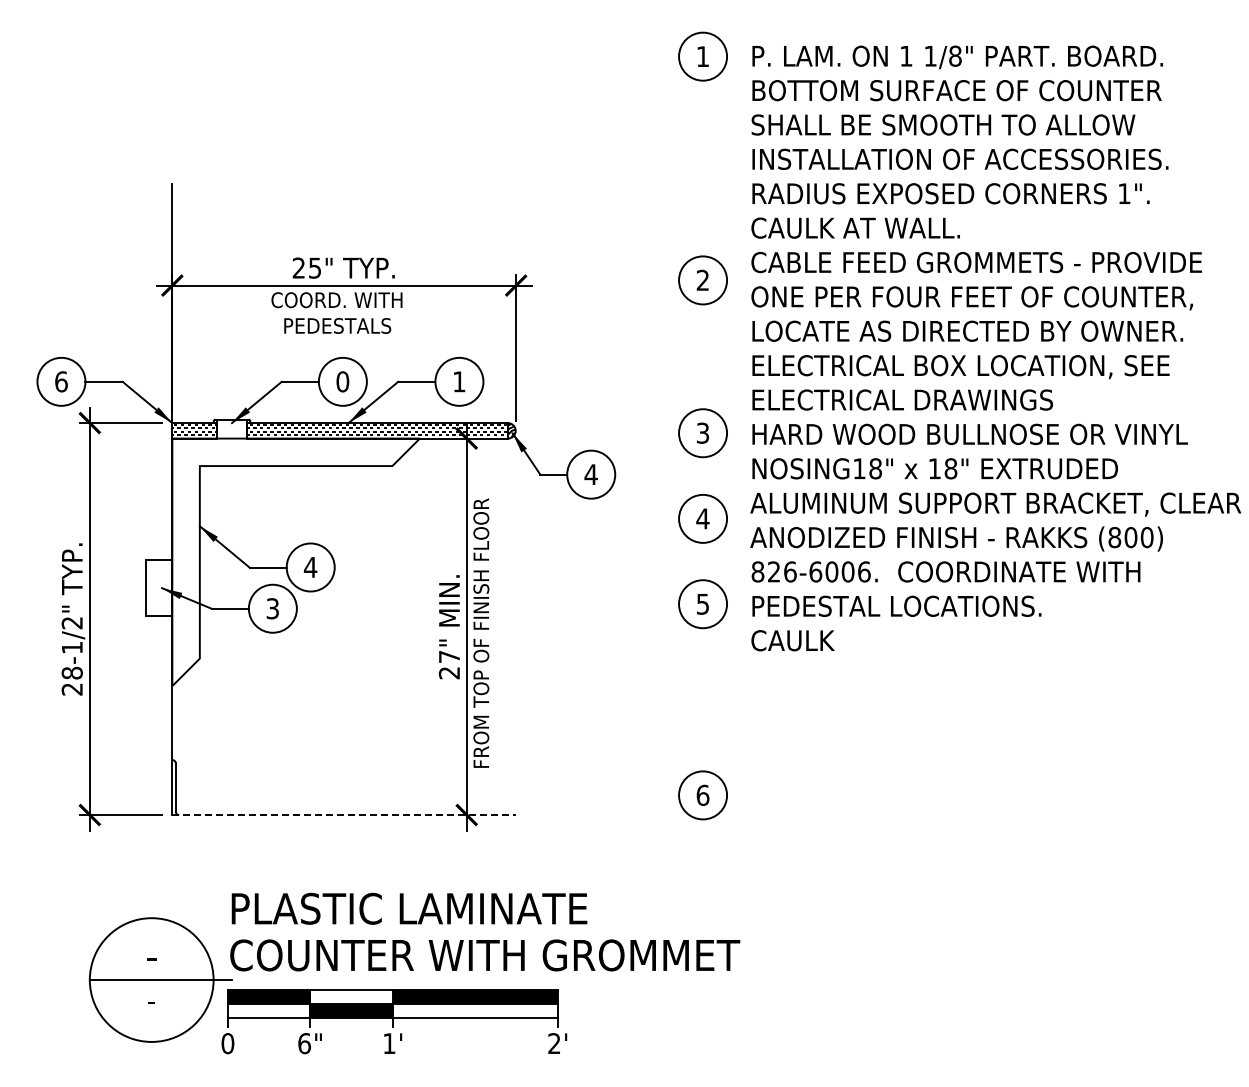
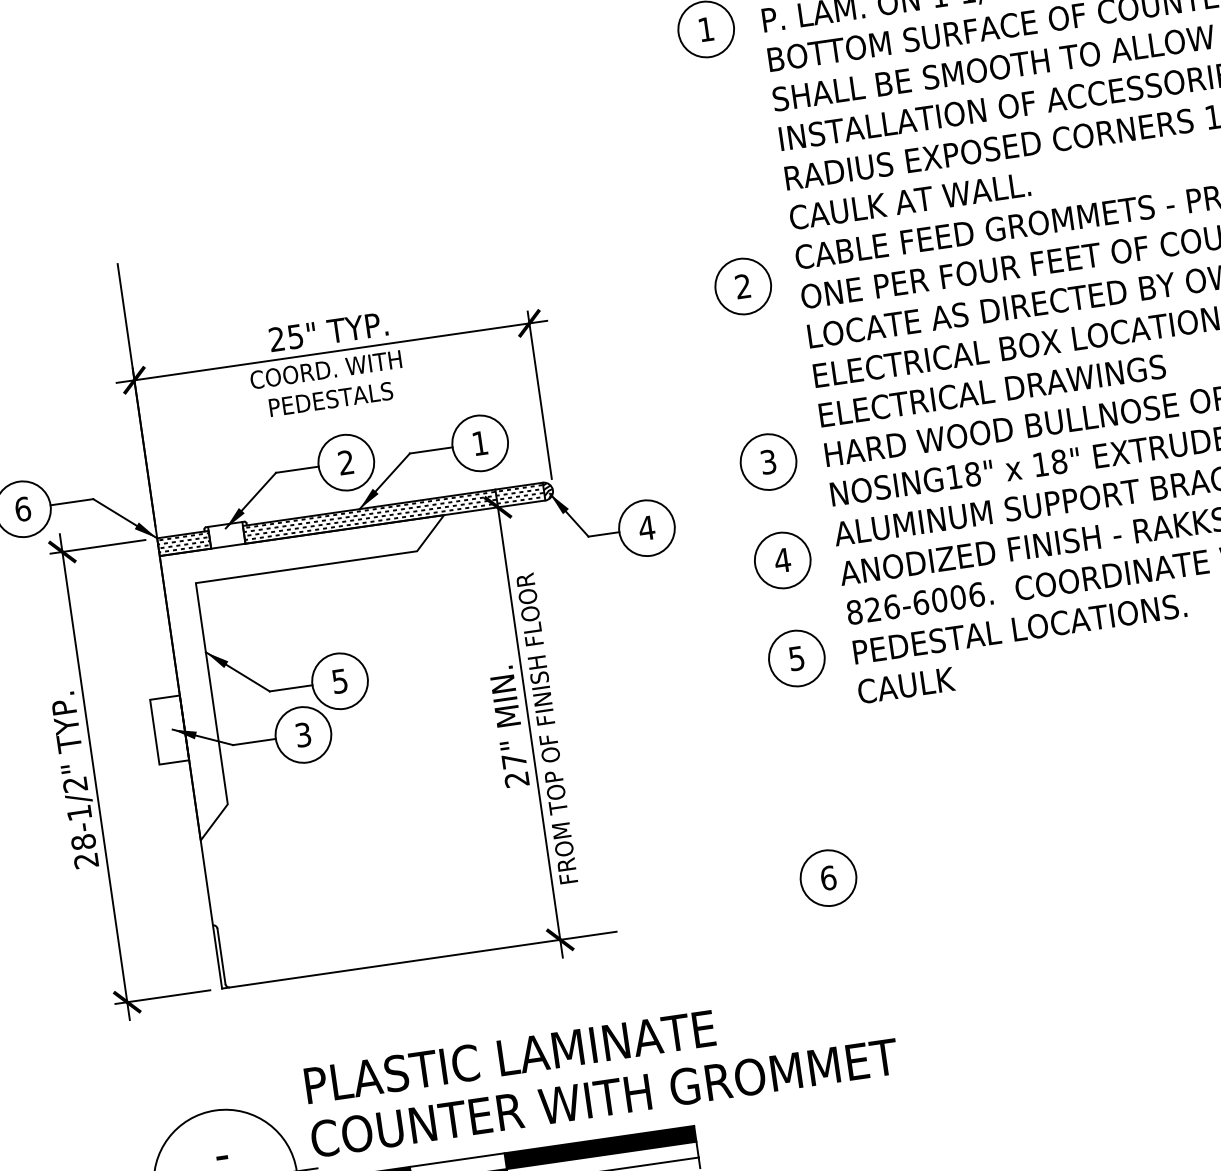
text: (342, 381) -> (345, 462), 0 -> 2
text: (310, 567) -> (339, 681), 4 -> 5
line: (344, 815) -> (419, 960), dashed -> solid

